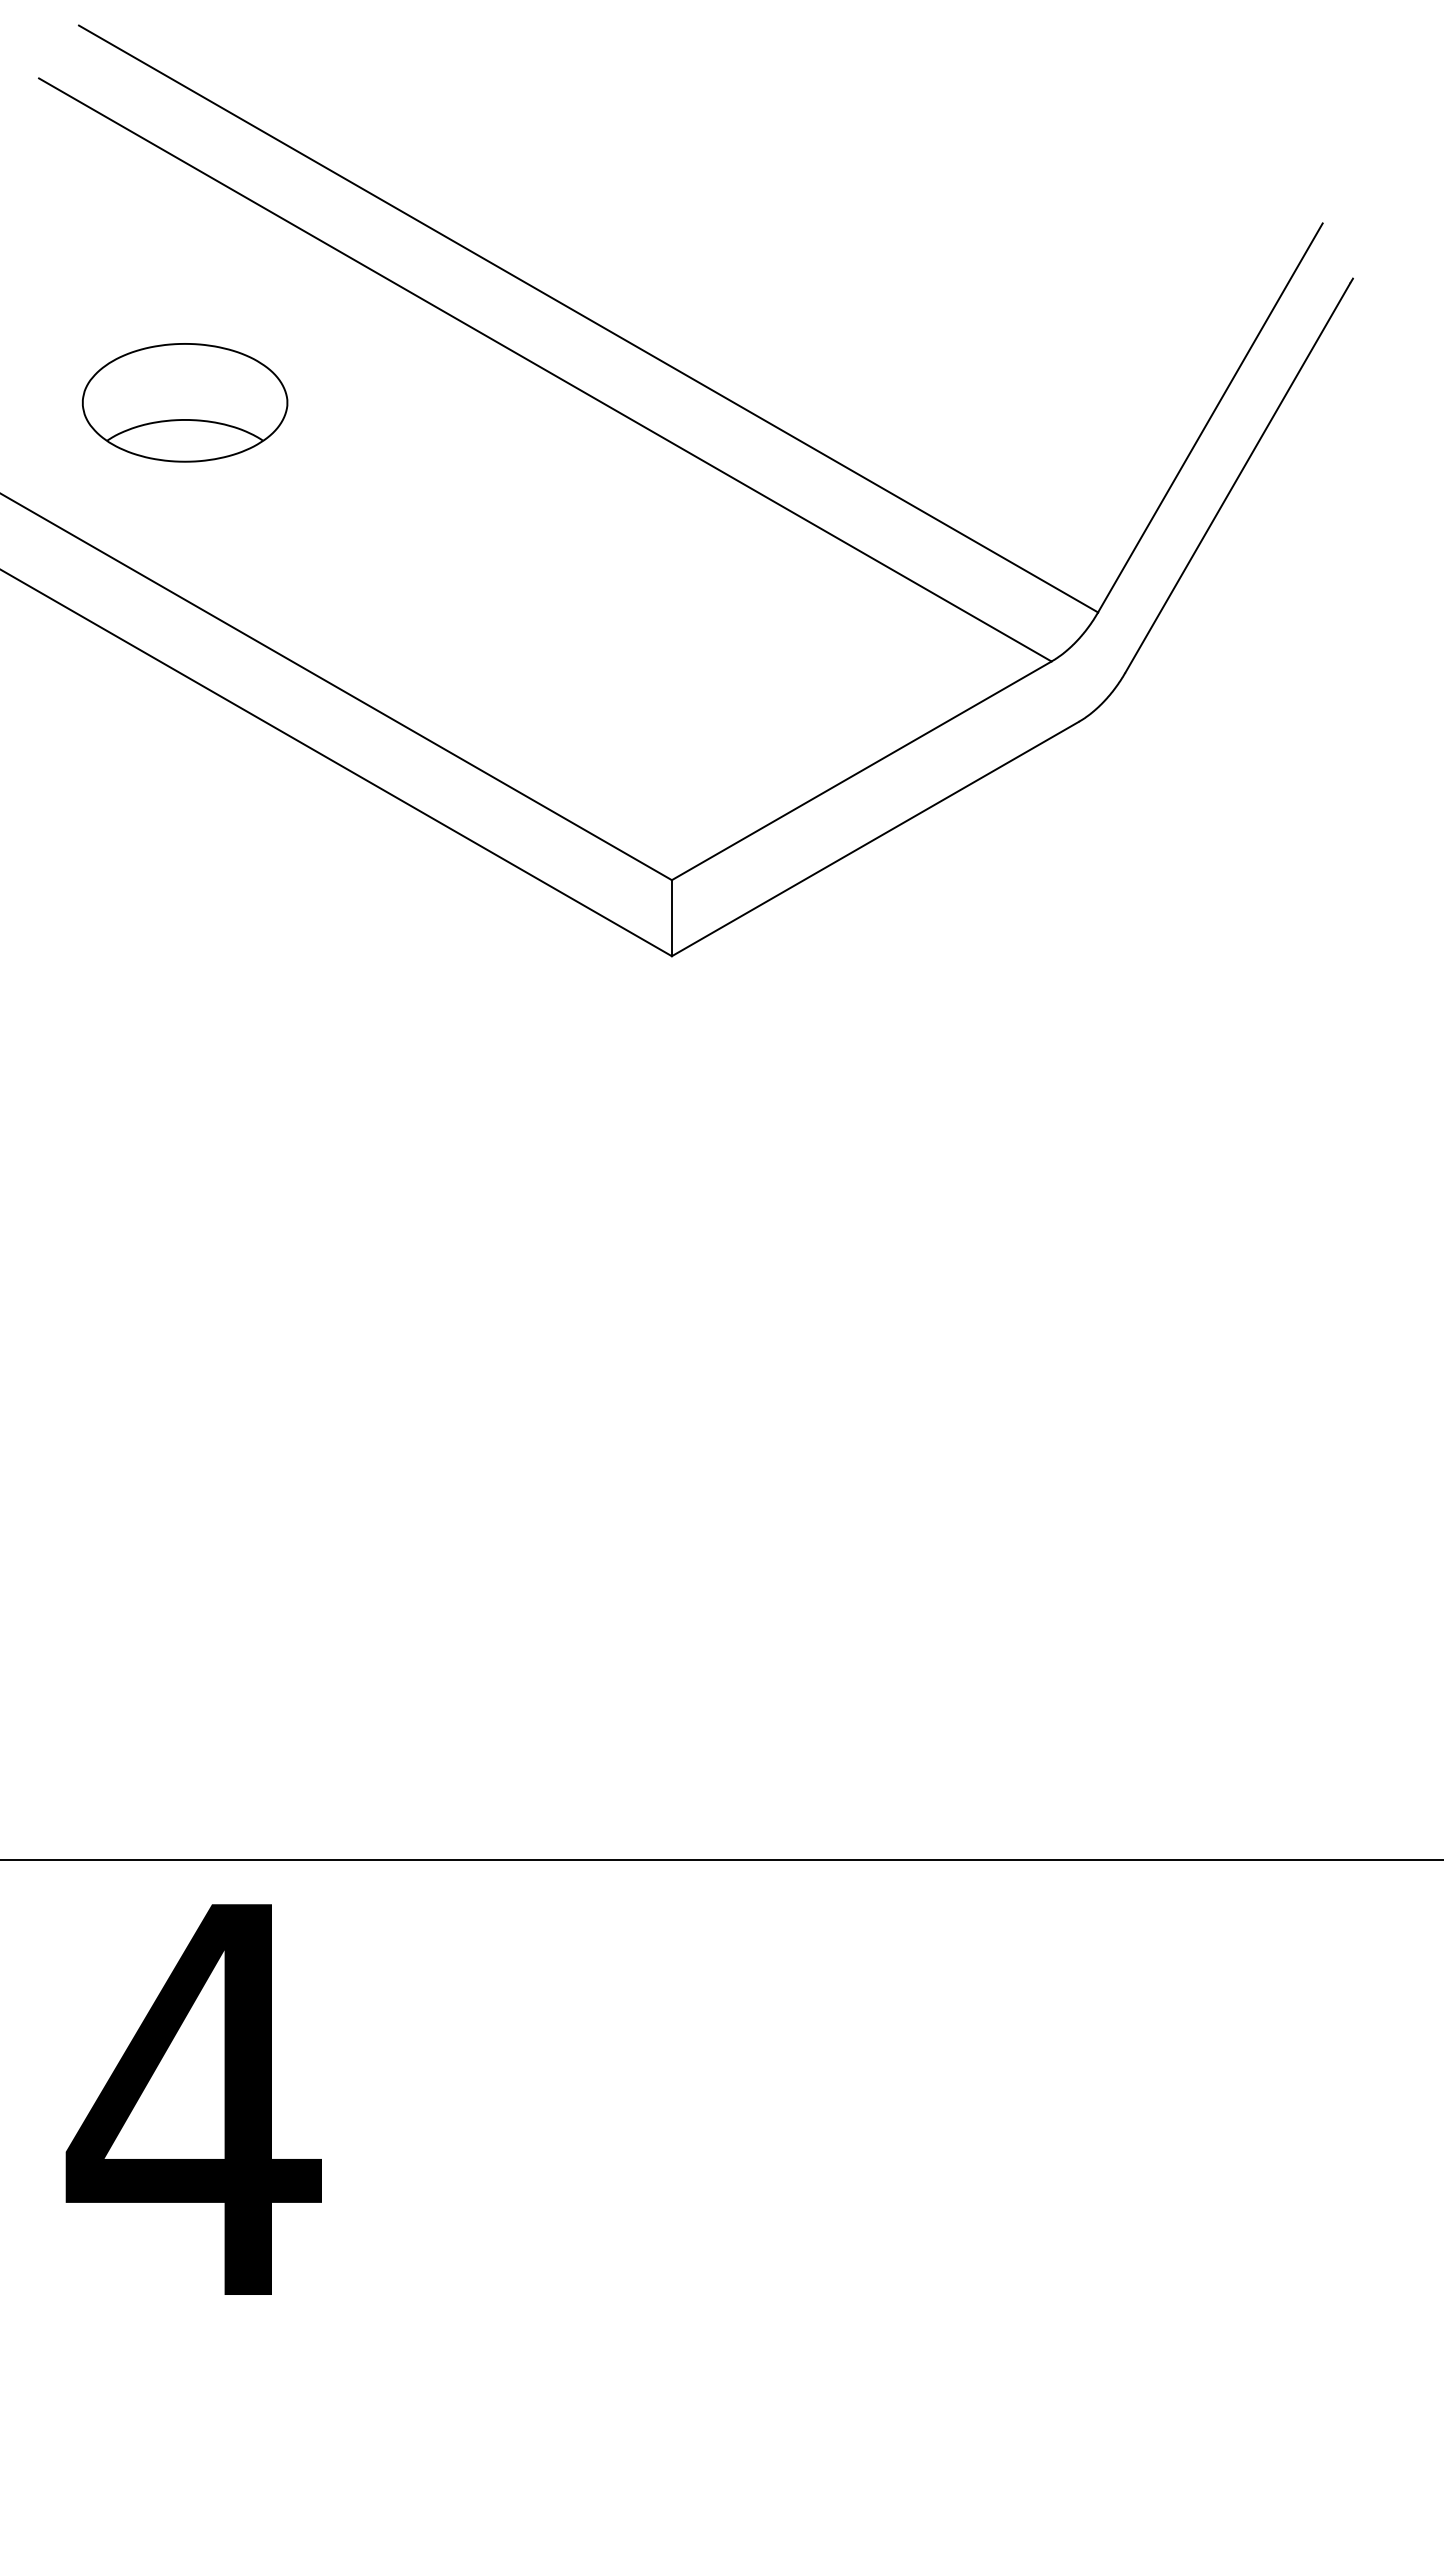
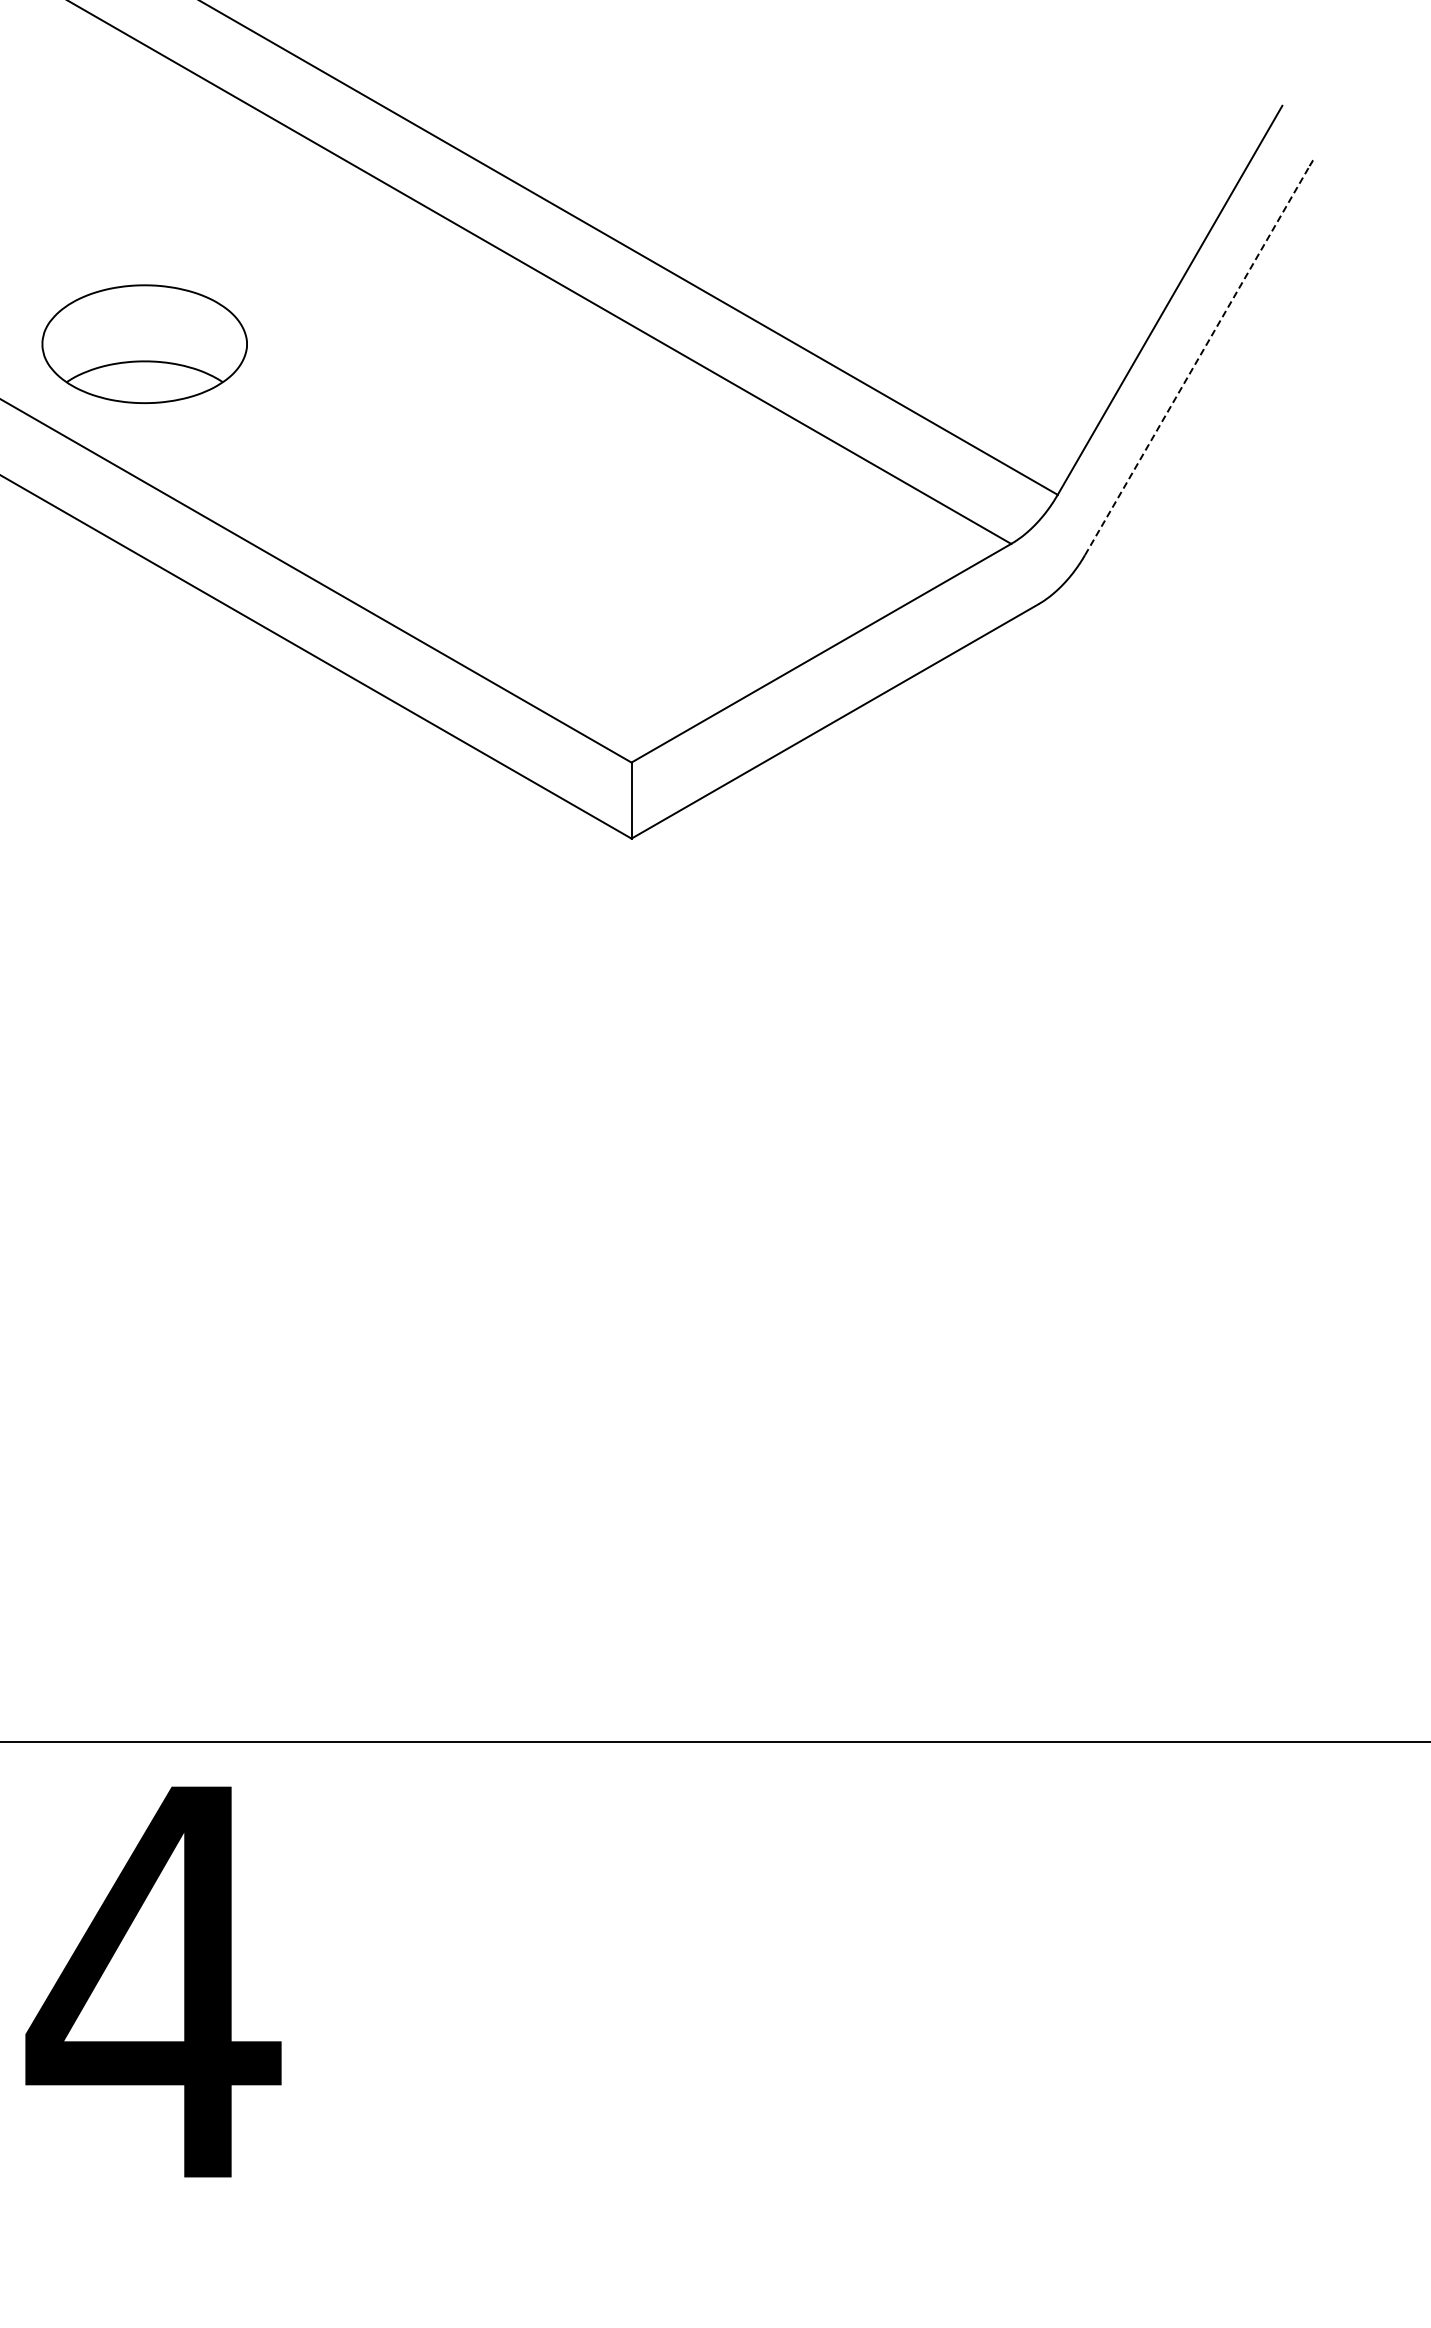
part: (185, 402) -> (145, 343), moved
line: (1237, 478) -> (1197, 360), solid -> dashed

